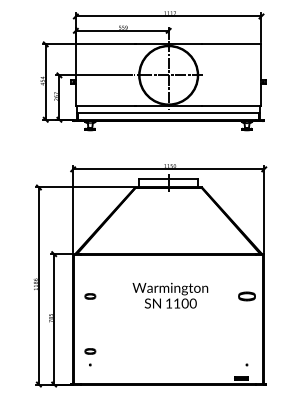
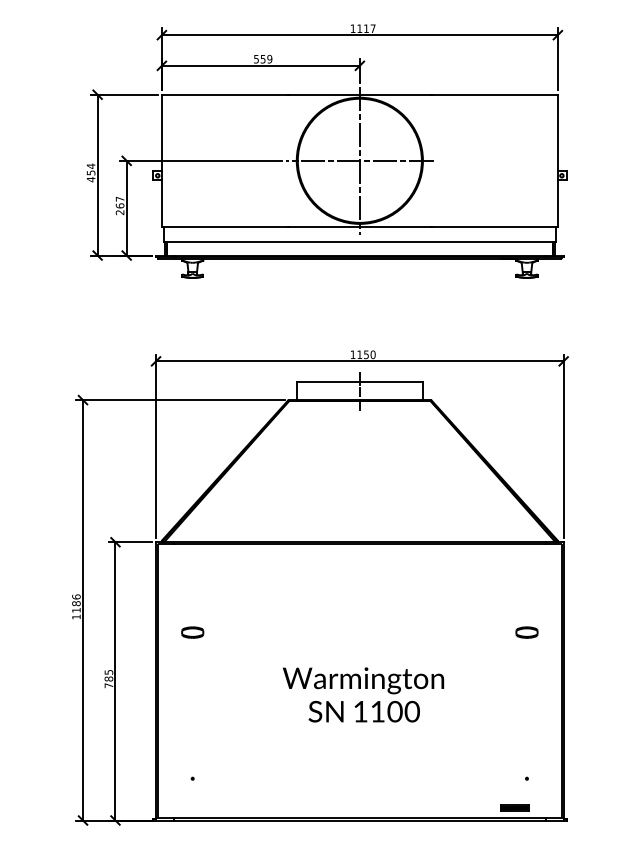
text: (170, 295) -> (363, 694), moved
part: (246, 296) -> (525, 632), size x0.62
part: (90, 351) -> (193, 750), removed

